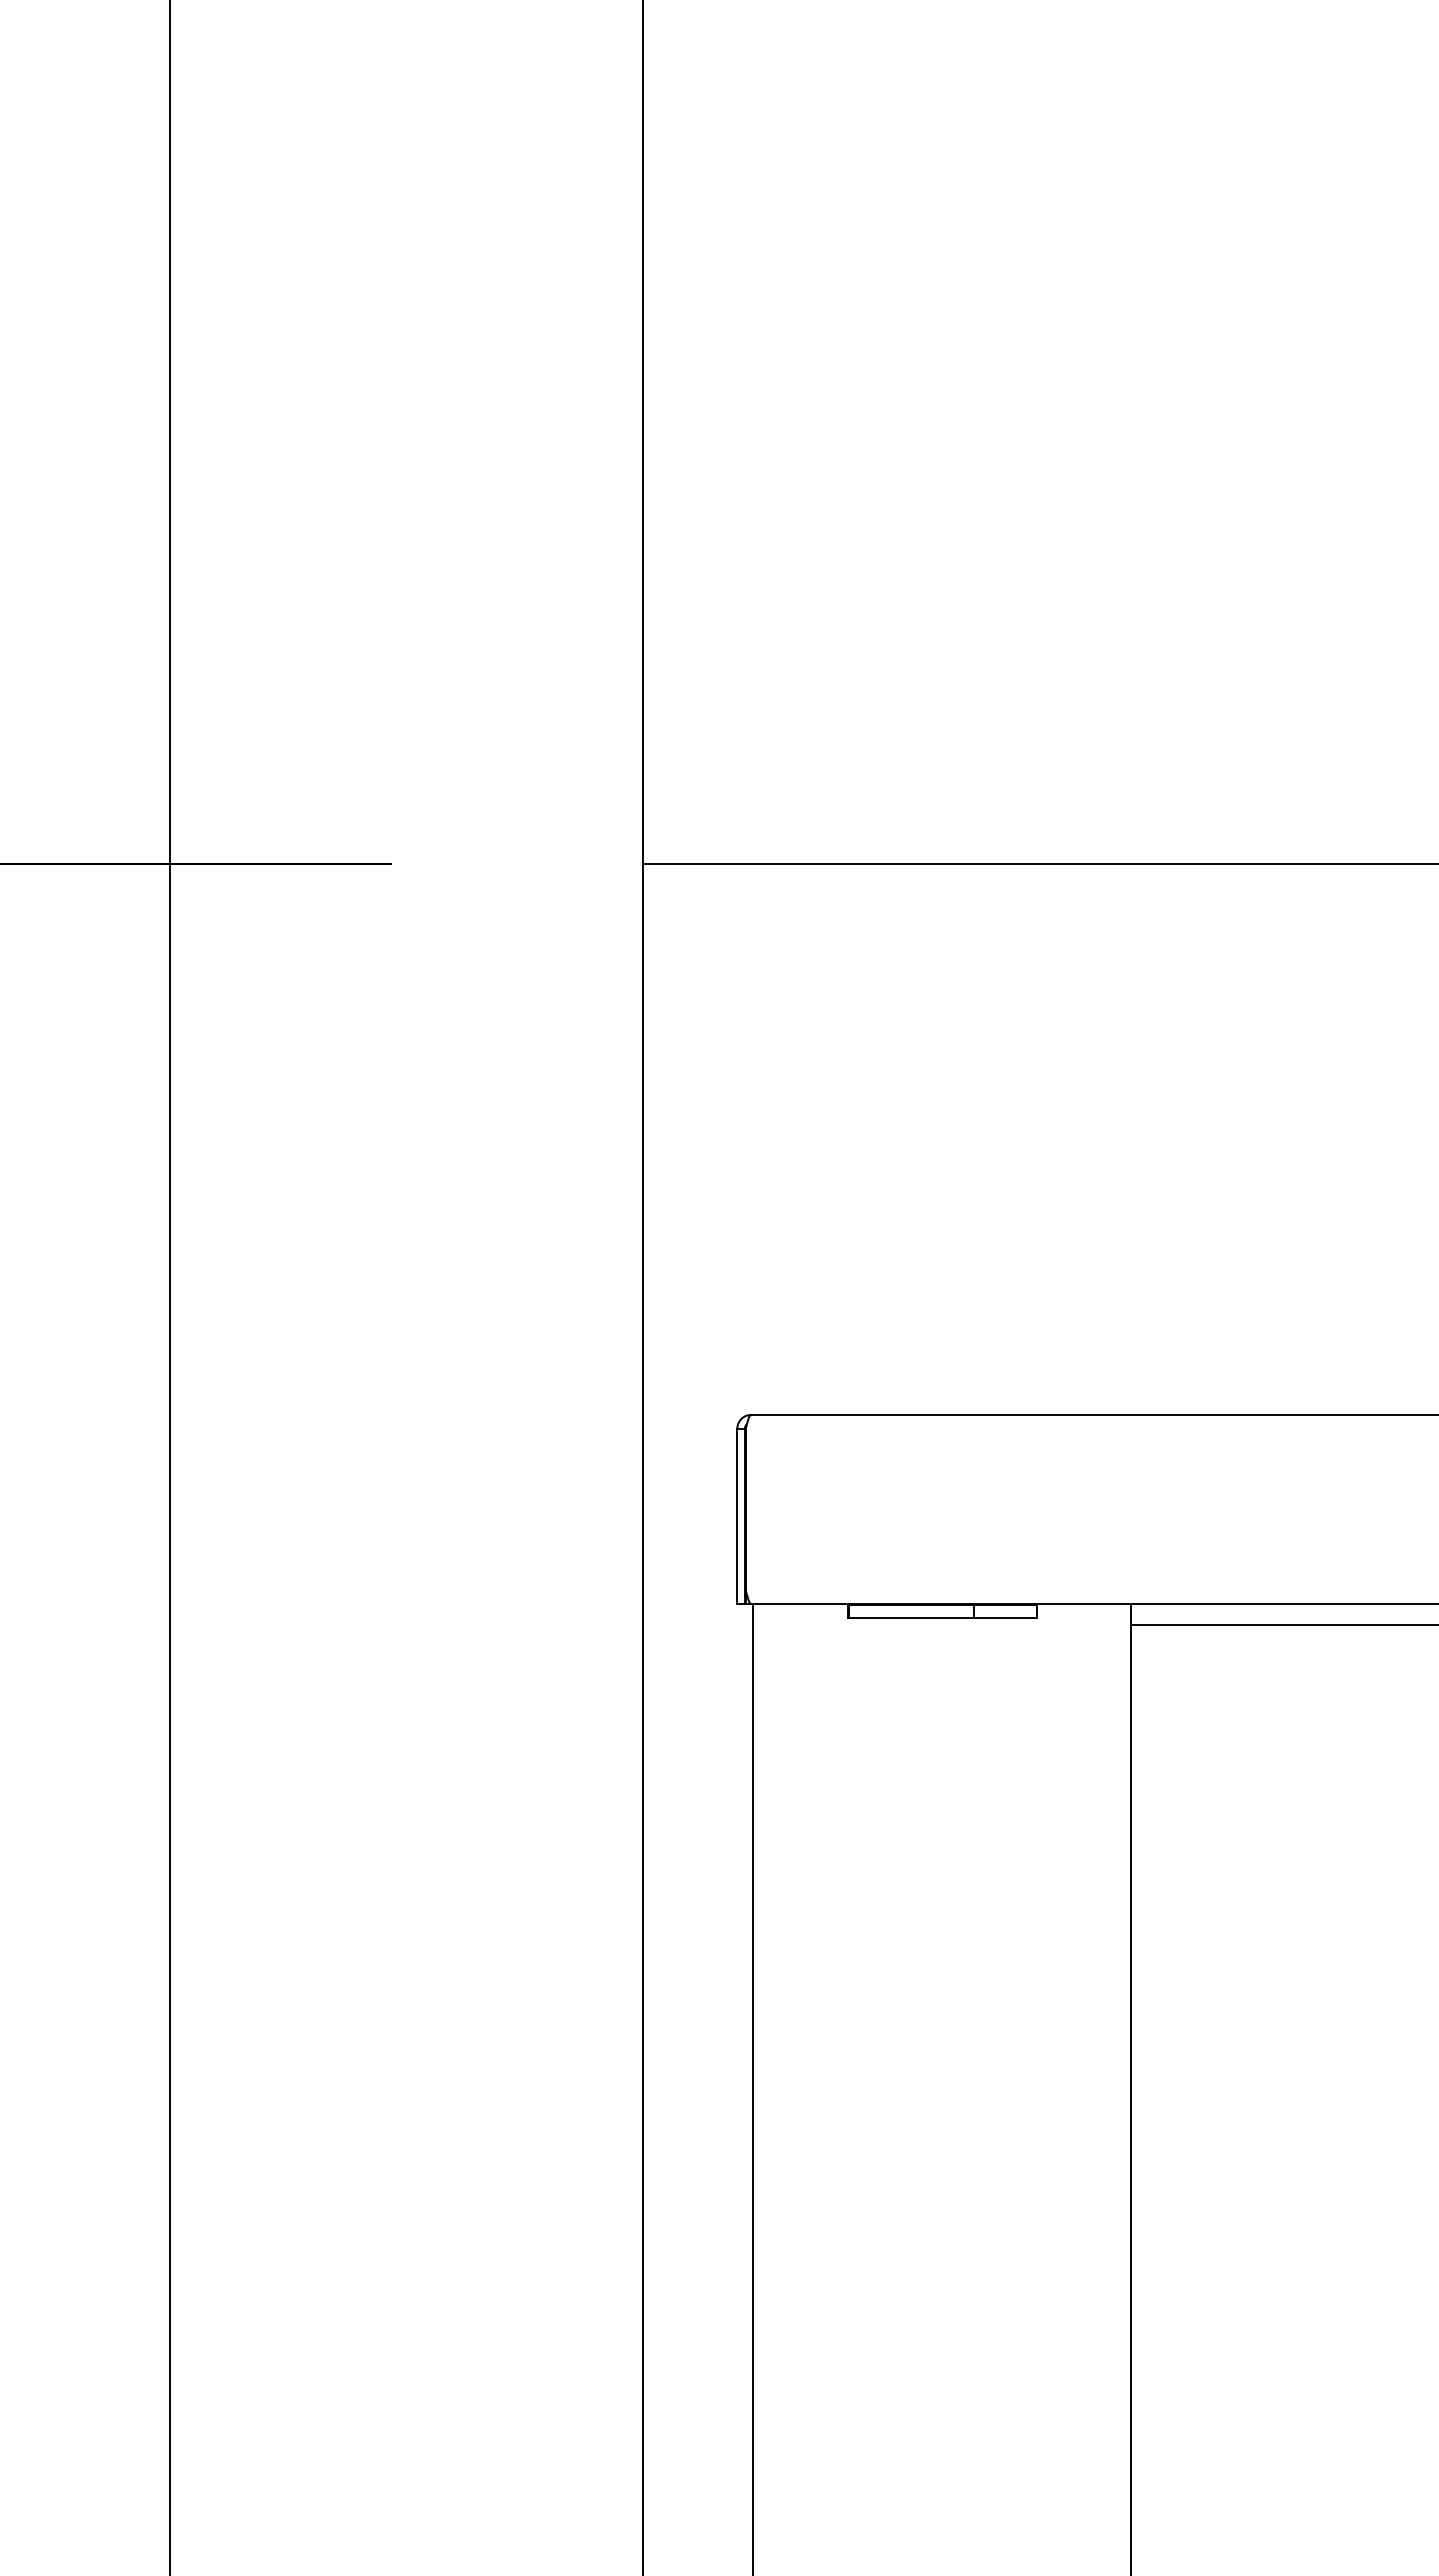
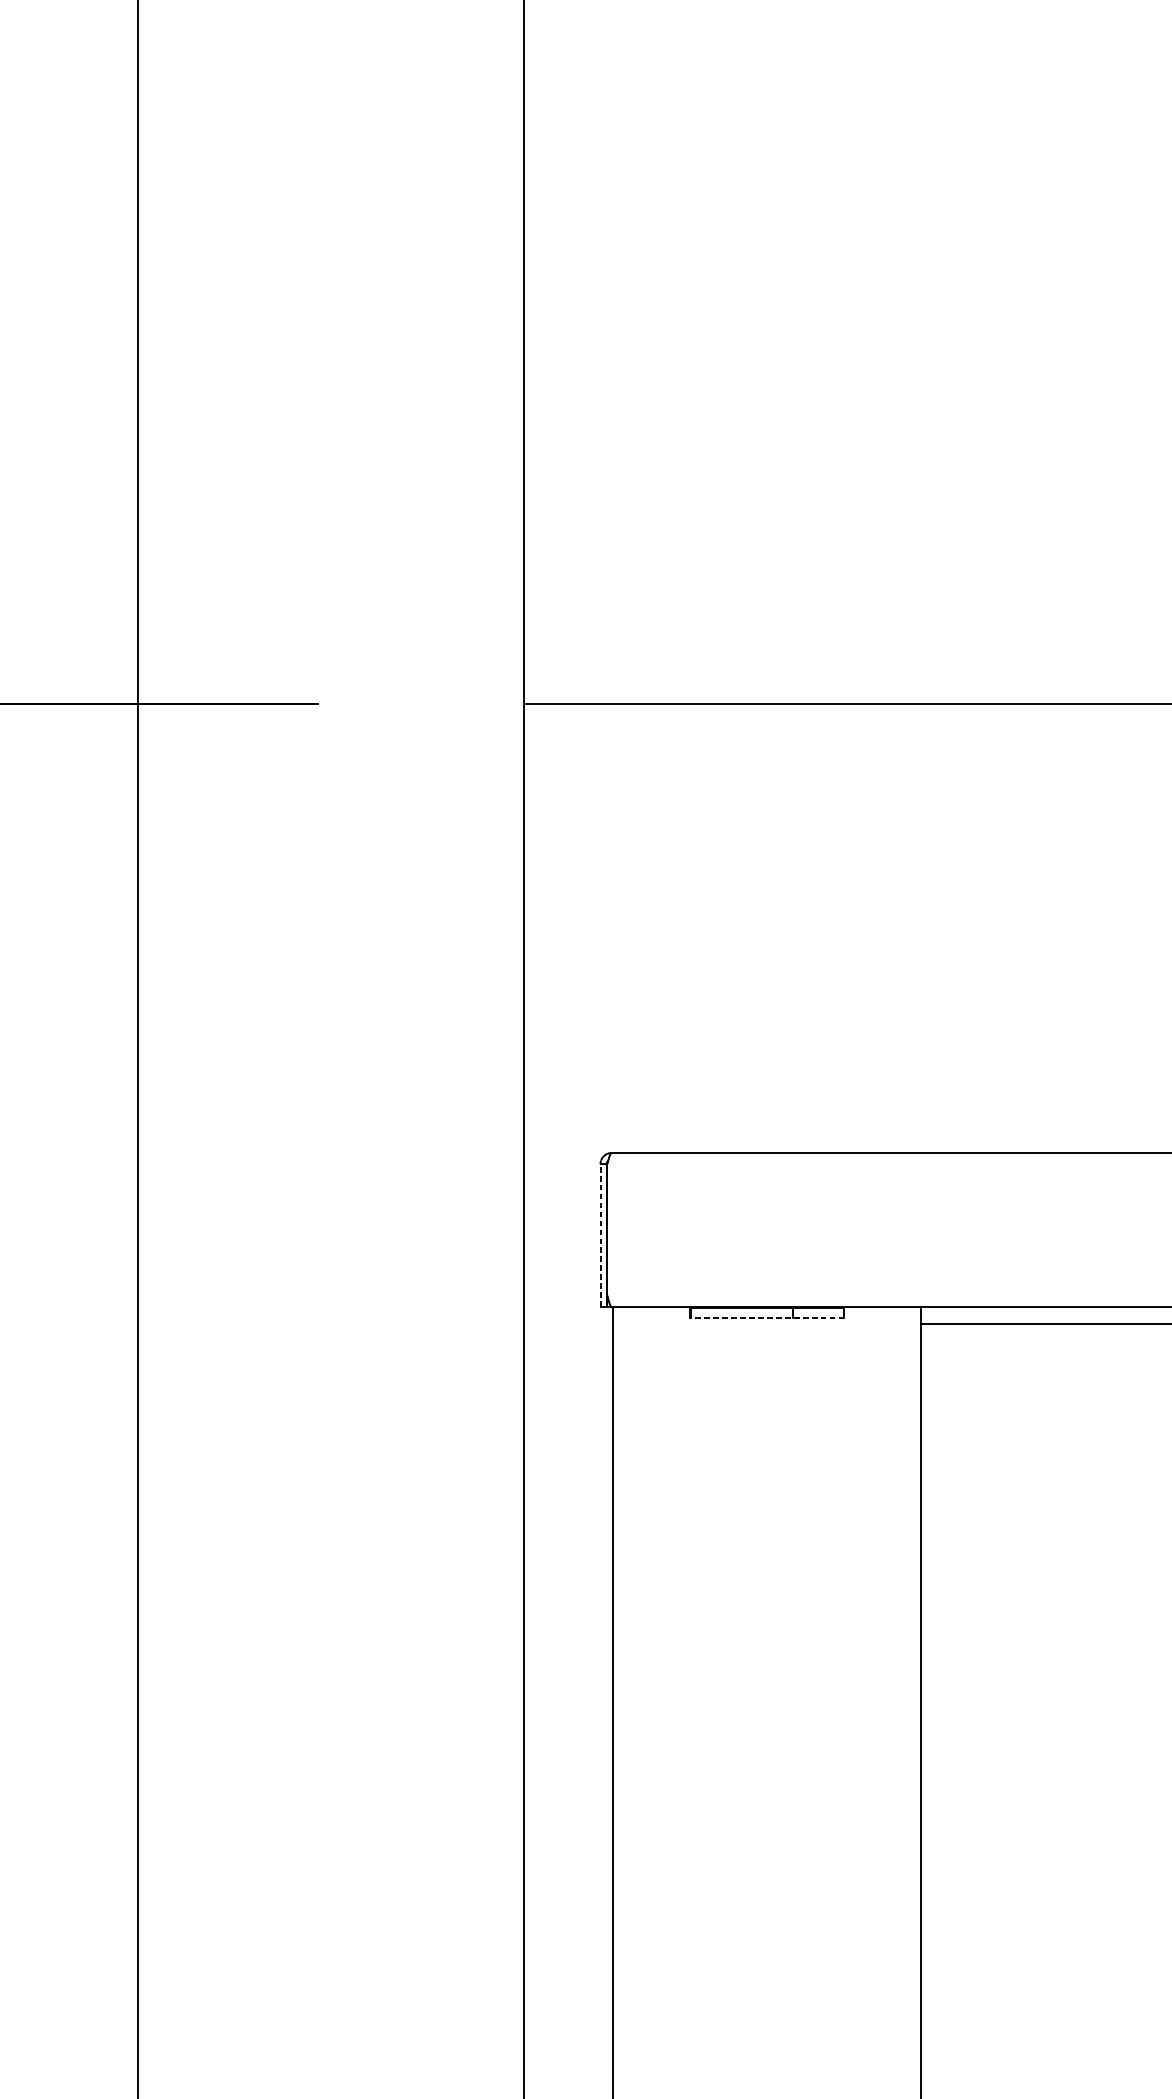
line: (737, 1516) -> (600, 1235), solid -> dashed
line: (942, 1617) -> (767, 1317), solid -> dashed

